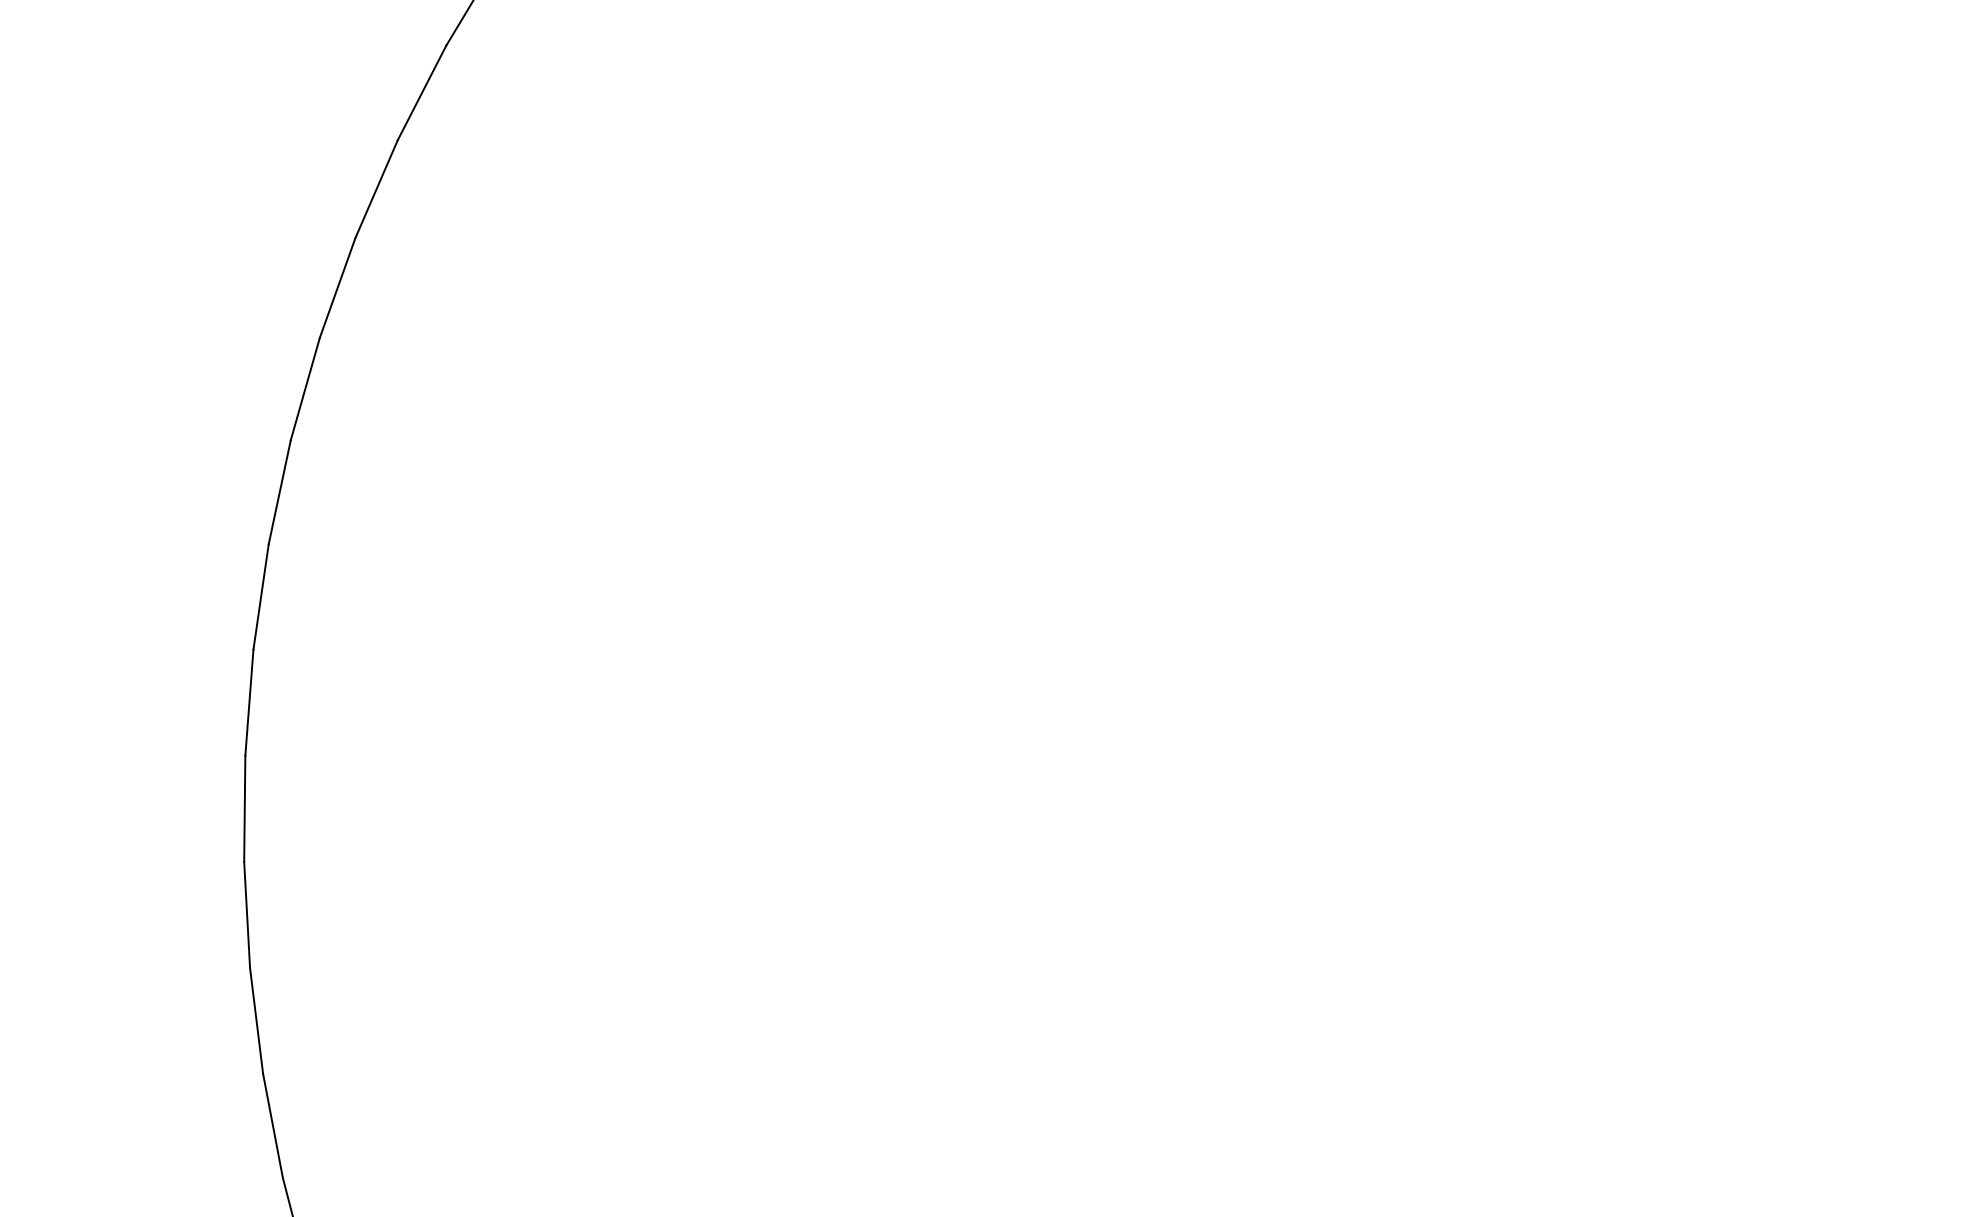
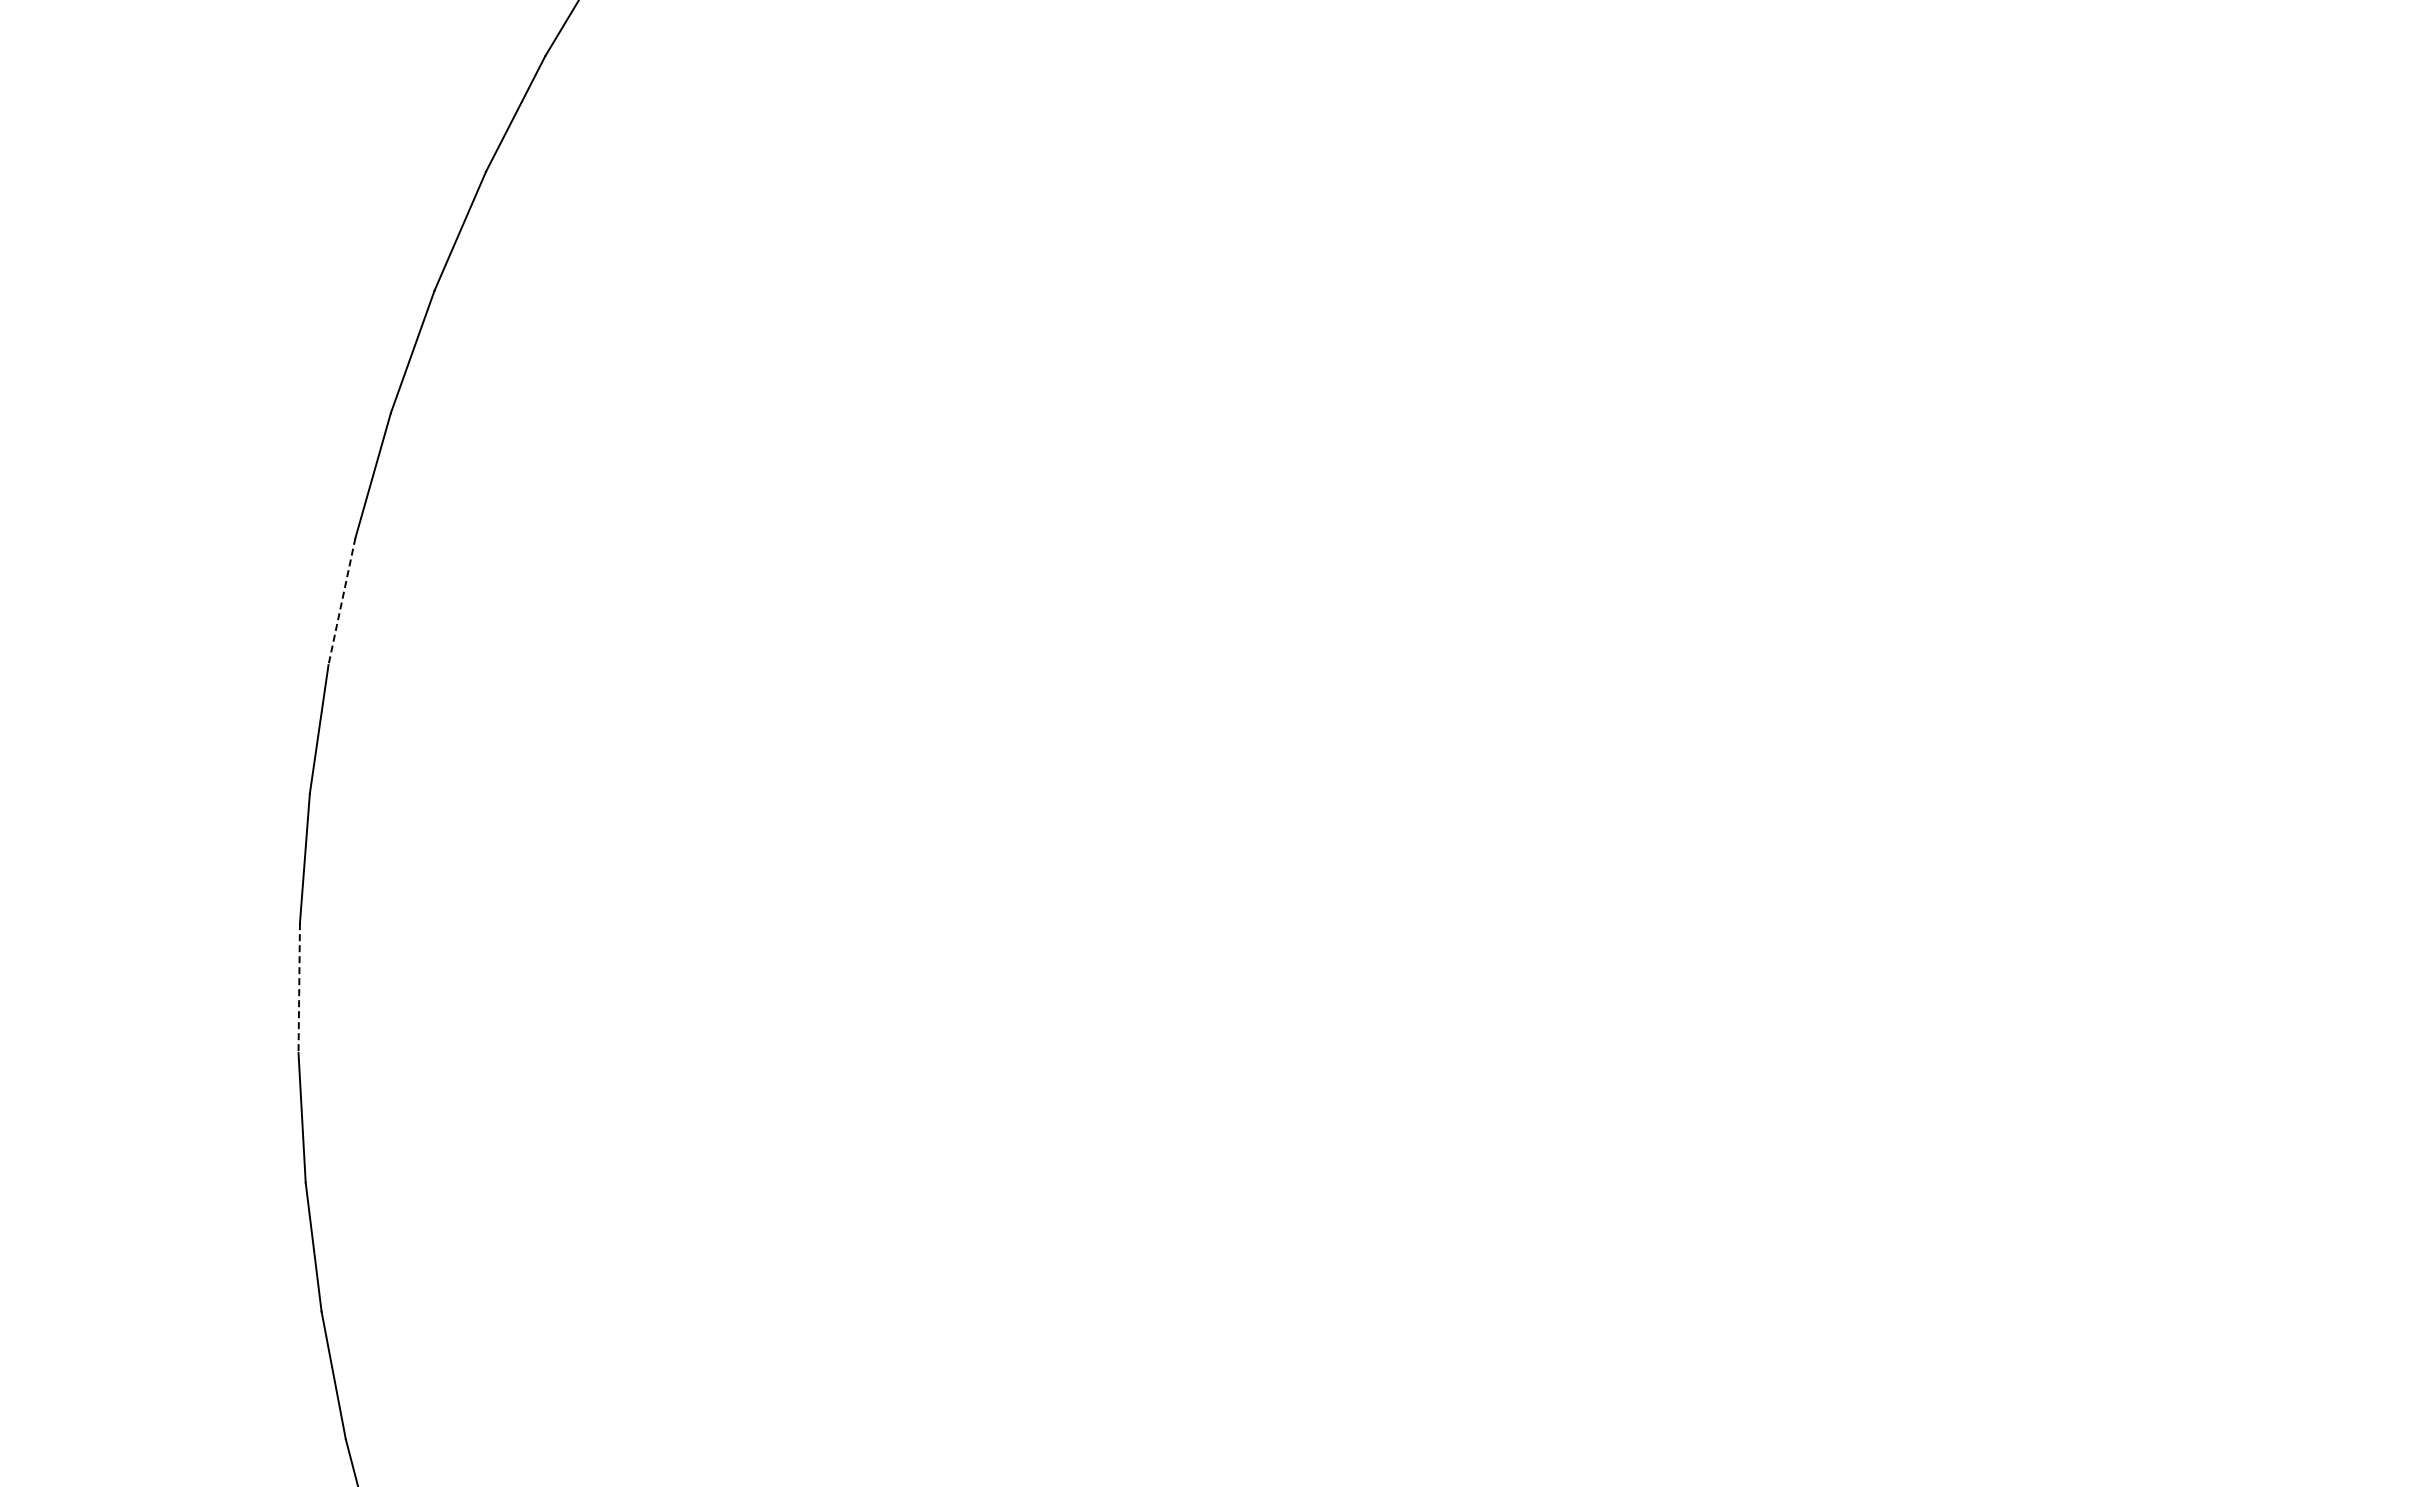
line: (279, 492) -> (341, 601), solid -> dashed
line: (244, 809) -> (299, 988), solid -> dashed

